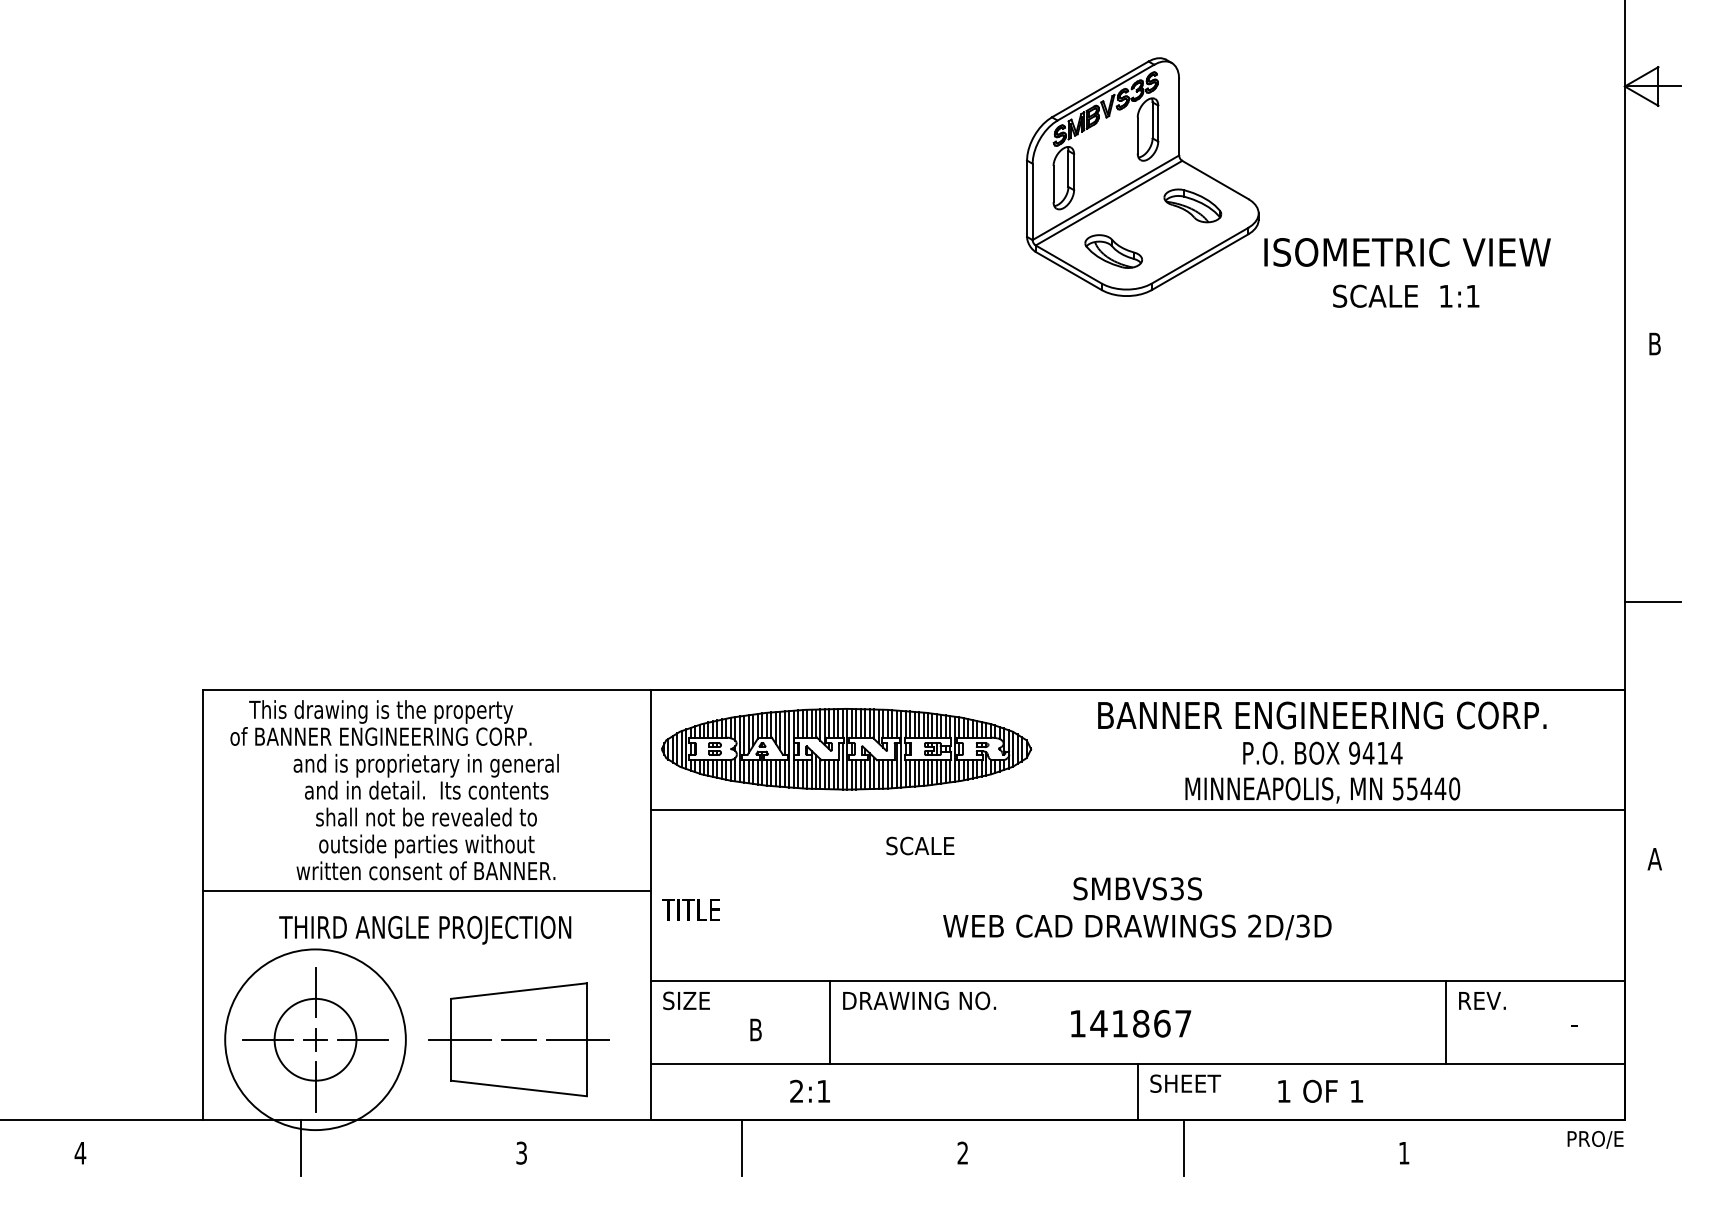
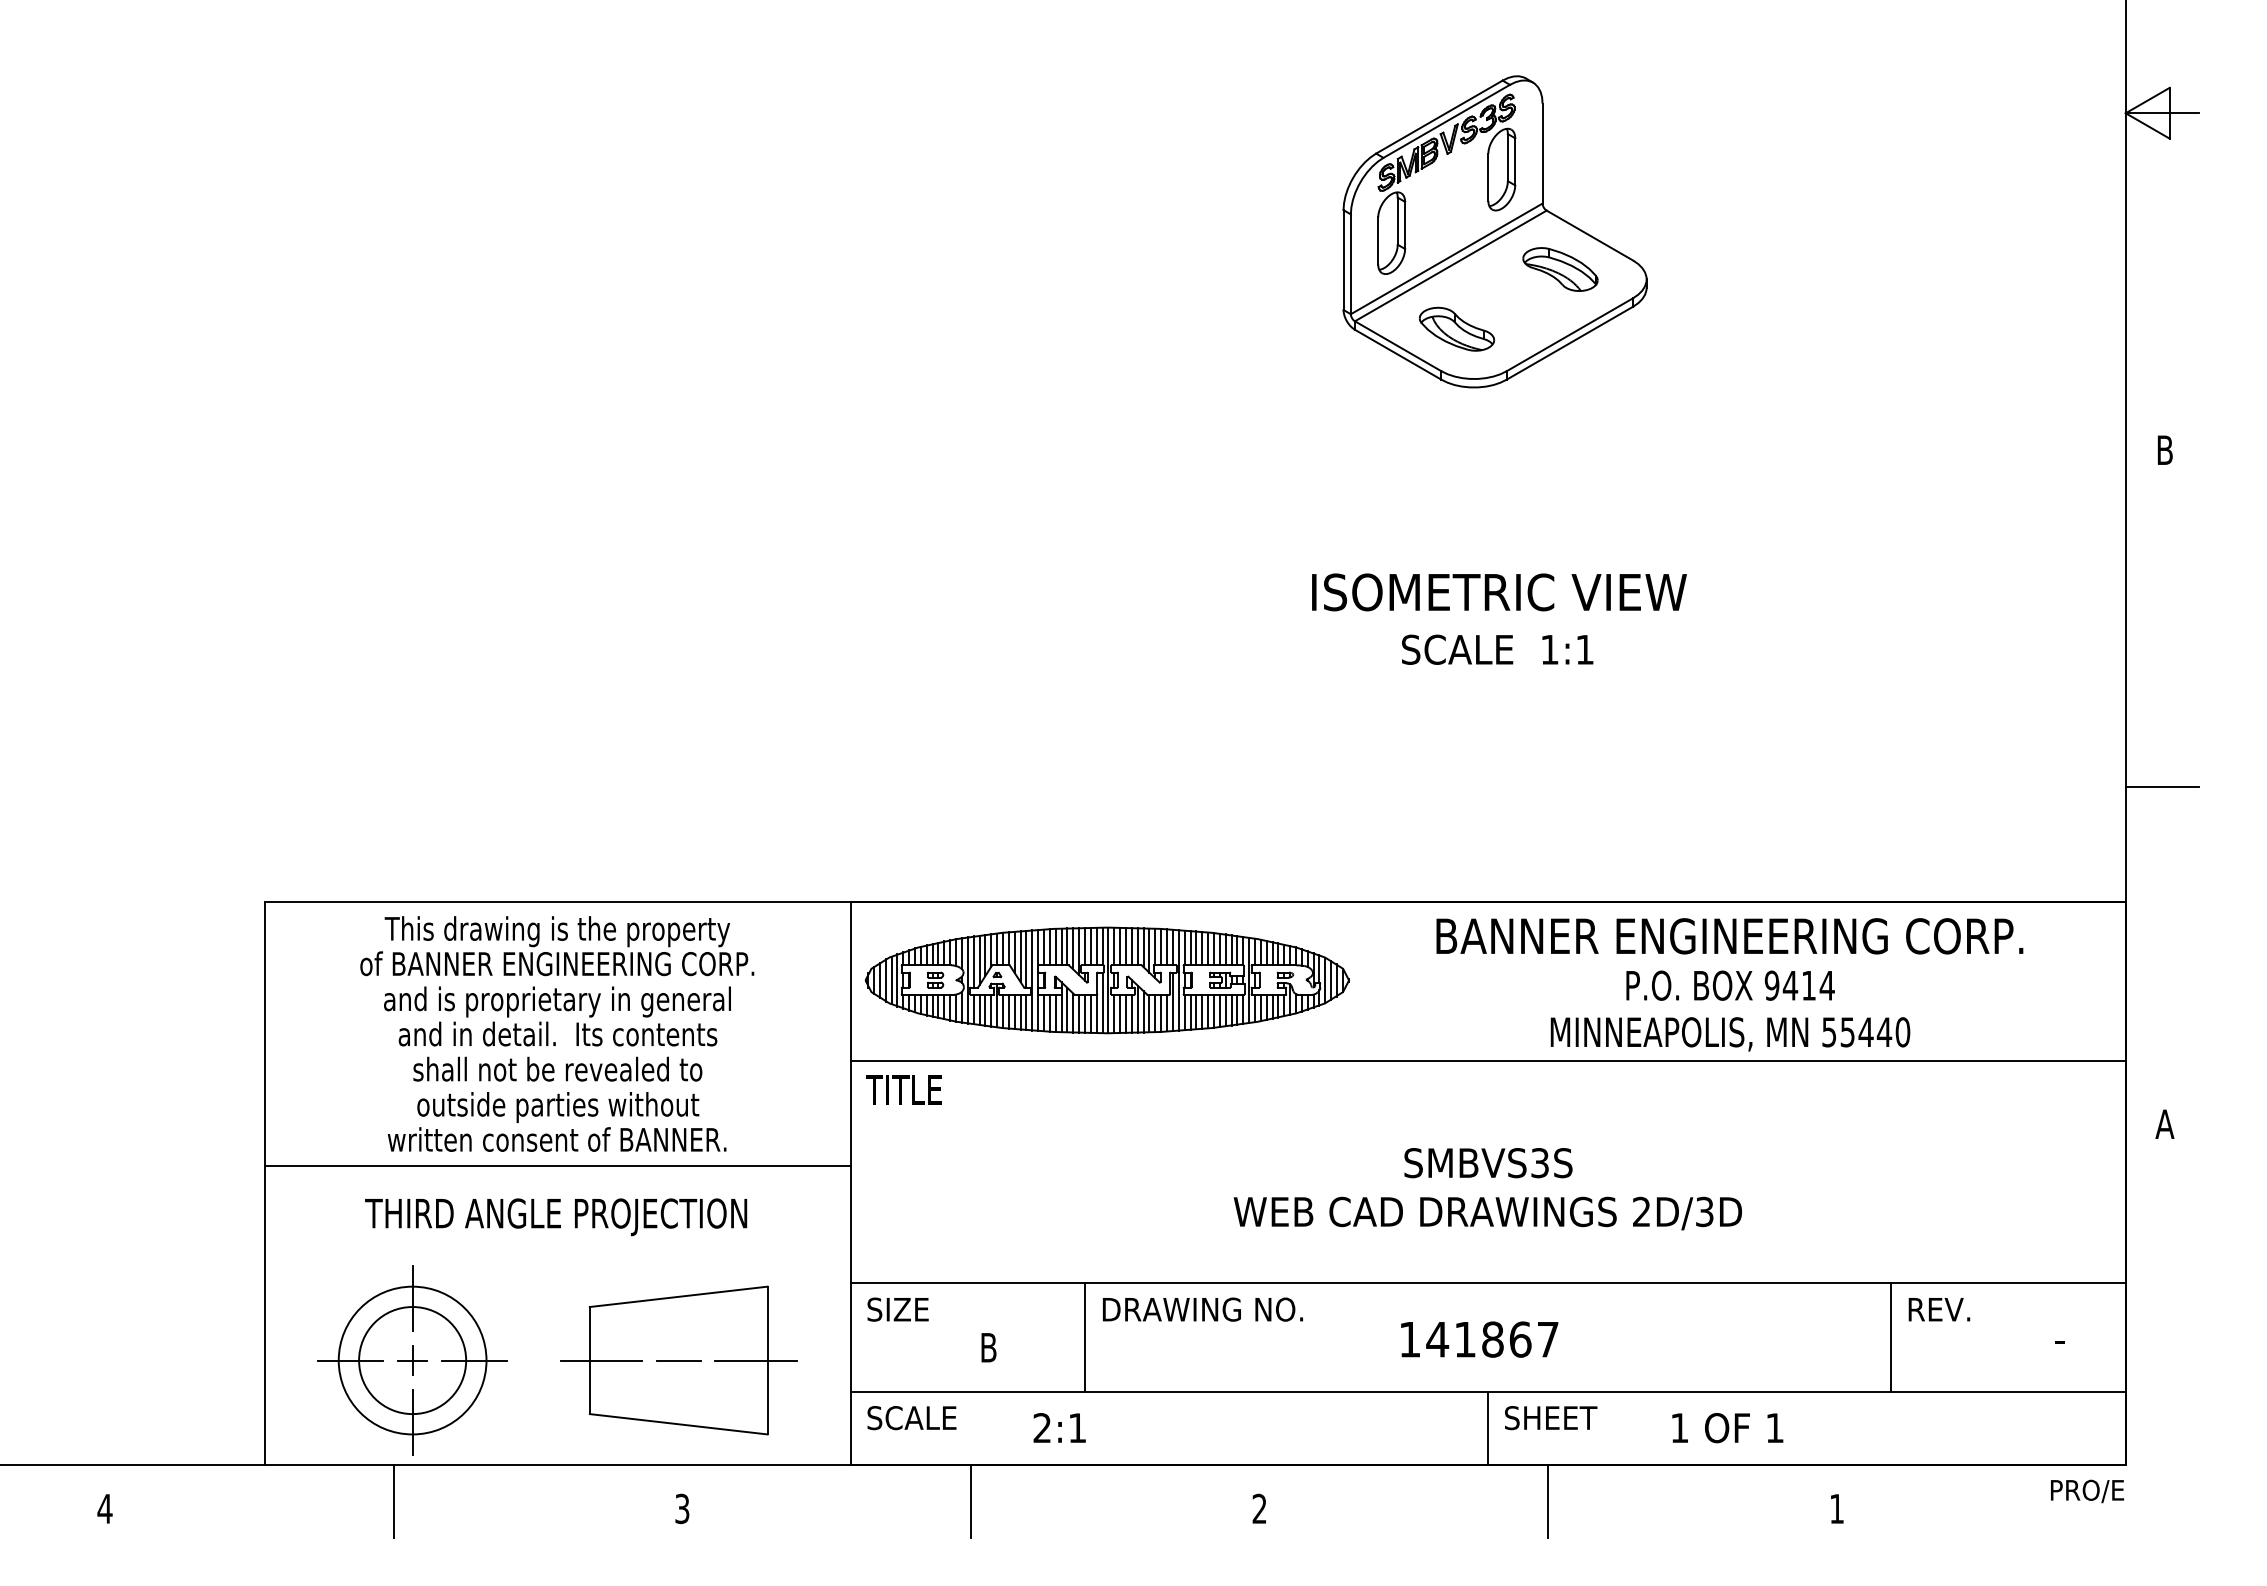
text: (1407, 272) -> (1499, 618), moved
text: (381, 723) -> (557, 946), moved
text: (920, 846) -> (911, 1418), moved
text: (690, 909) -> (903, 1089), moved
circle: (315, 1039) -> (412, 1360), size x0.62

